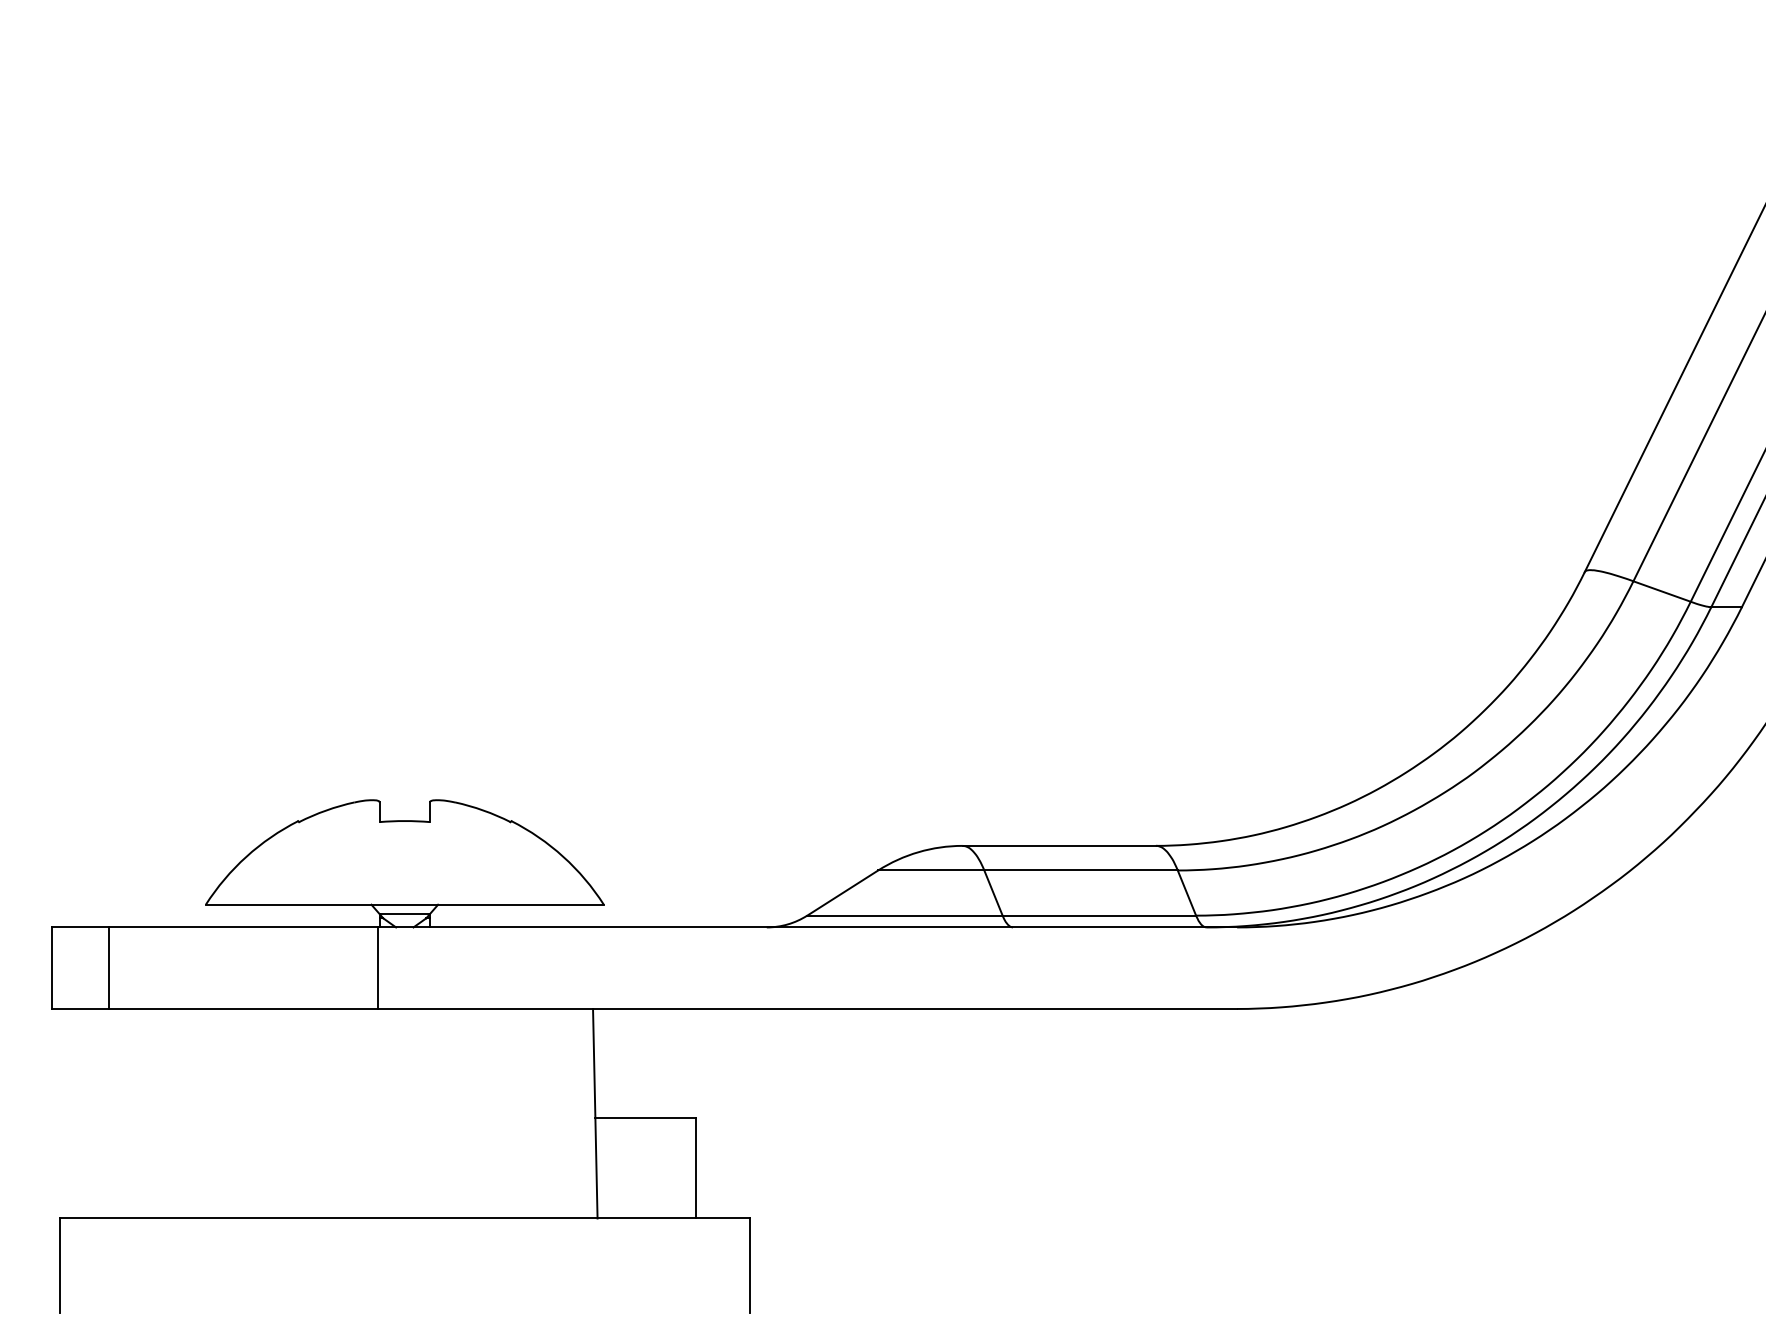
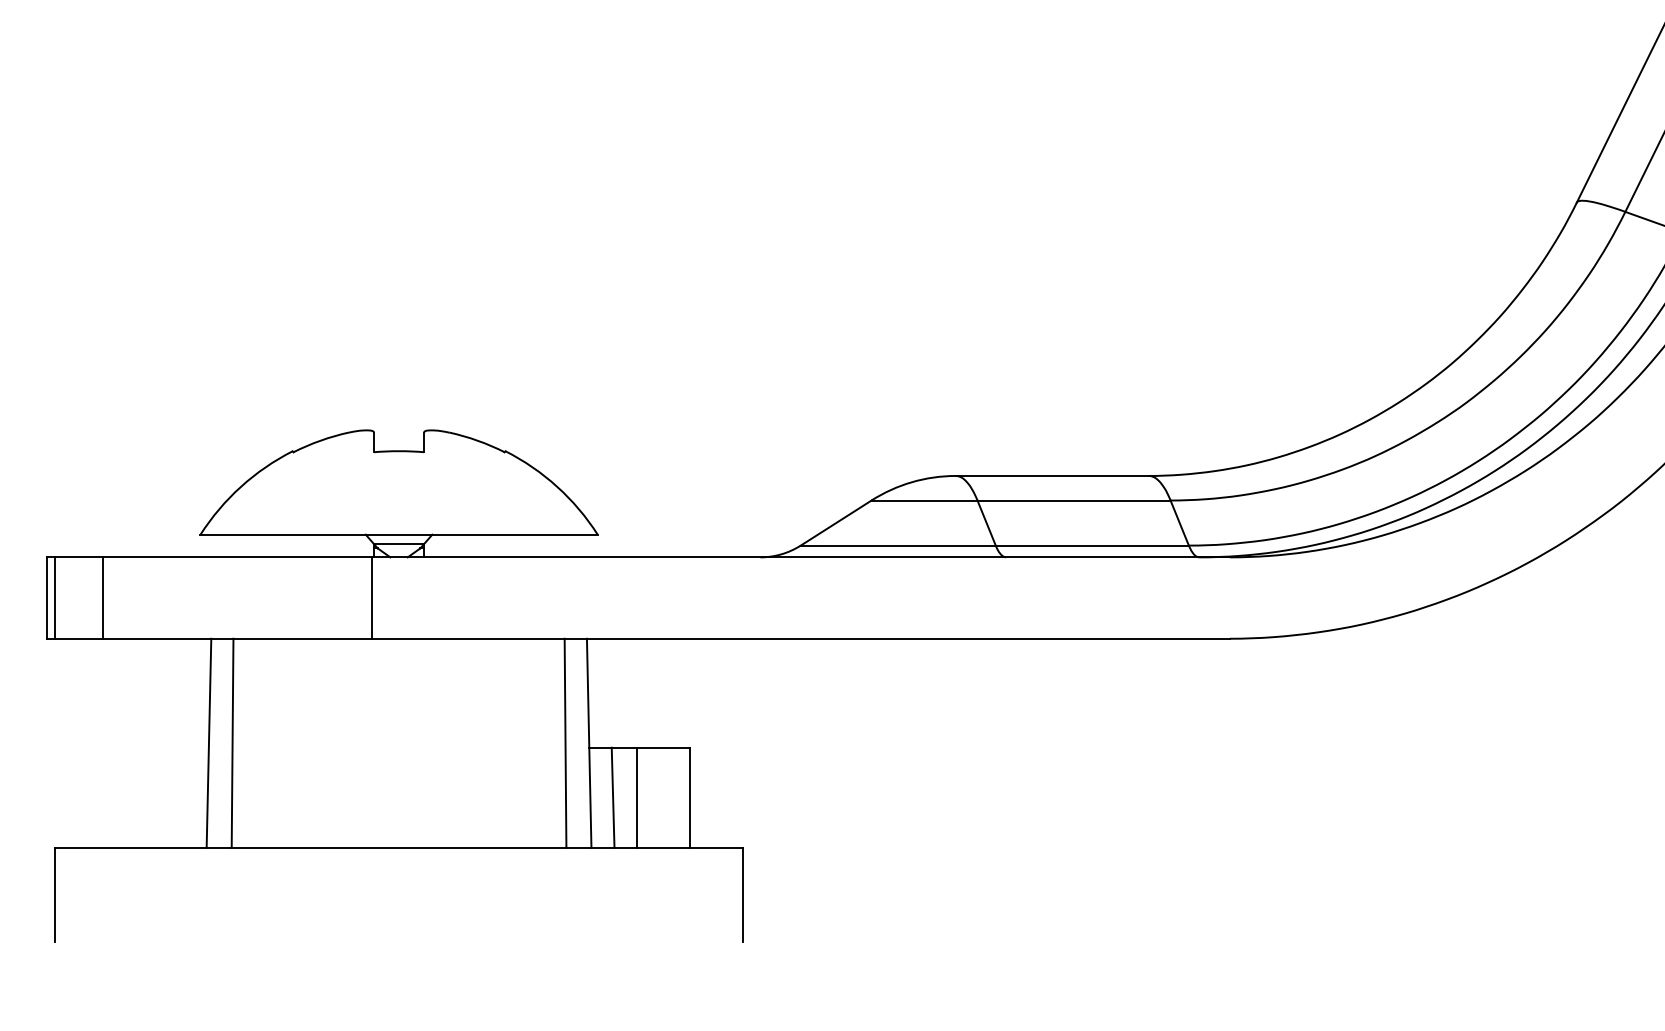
line: (59, 967) -> (54, 597), added
line: (214, 1113) -> (209, 743), added
line: (237, 1113) -> (232, 743), added
line: (571, 1113) -> (565, 743), added
line: (618, 1168) -> (612, 797), added
line: (643, 1168) -> (637, 797), added

